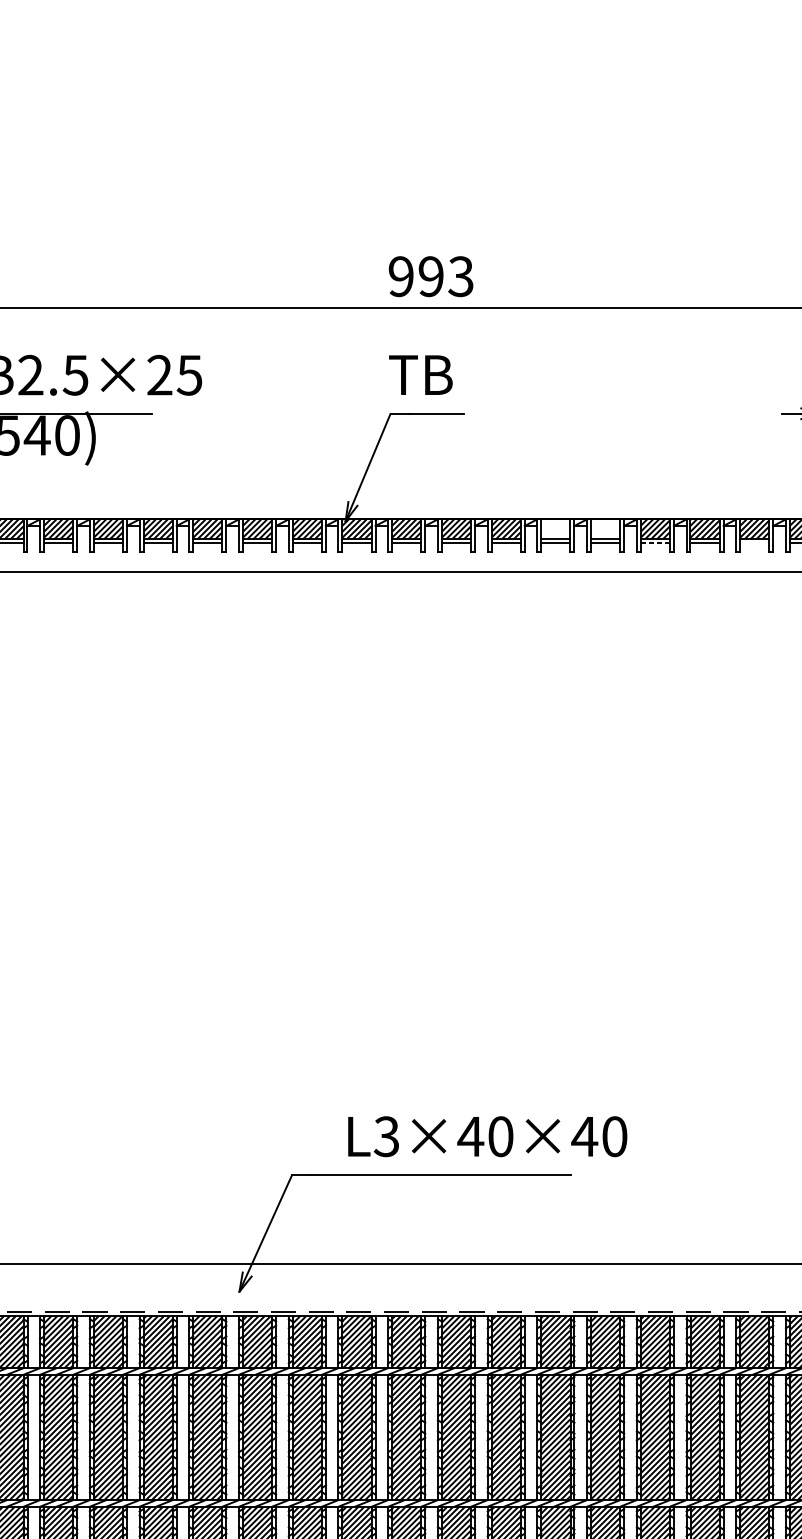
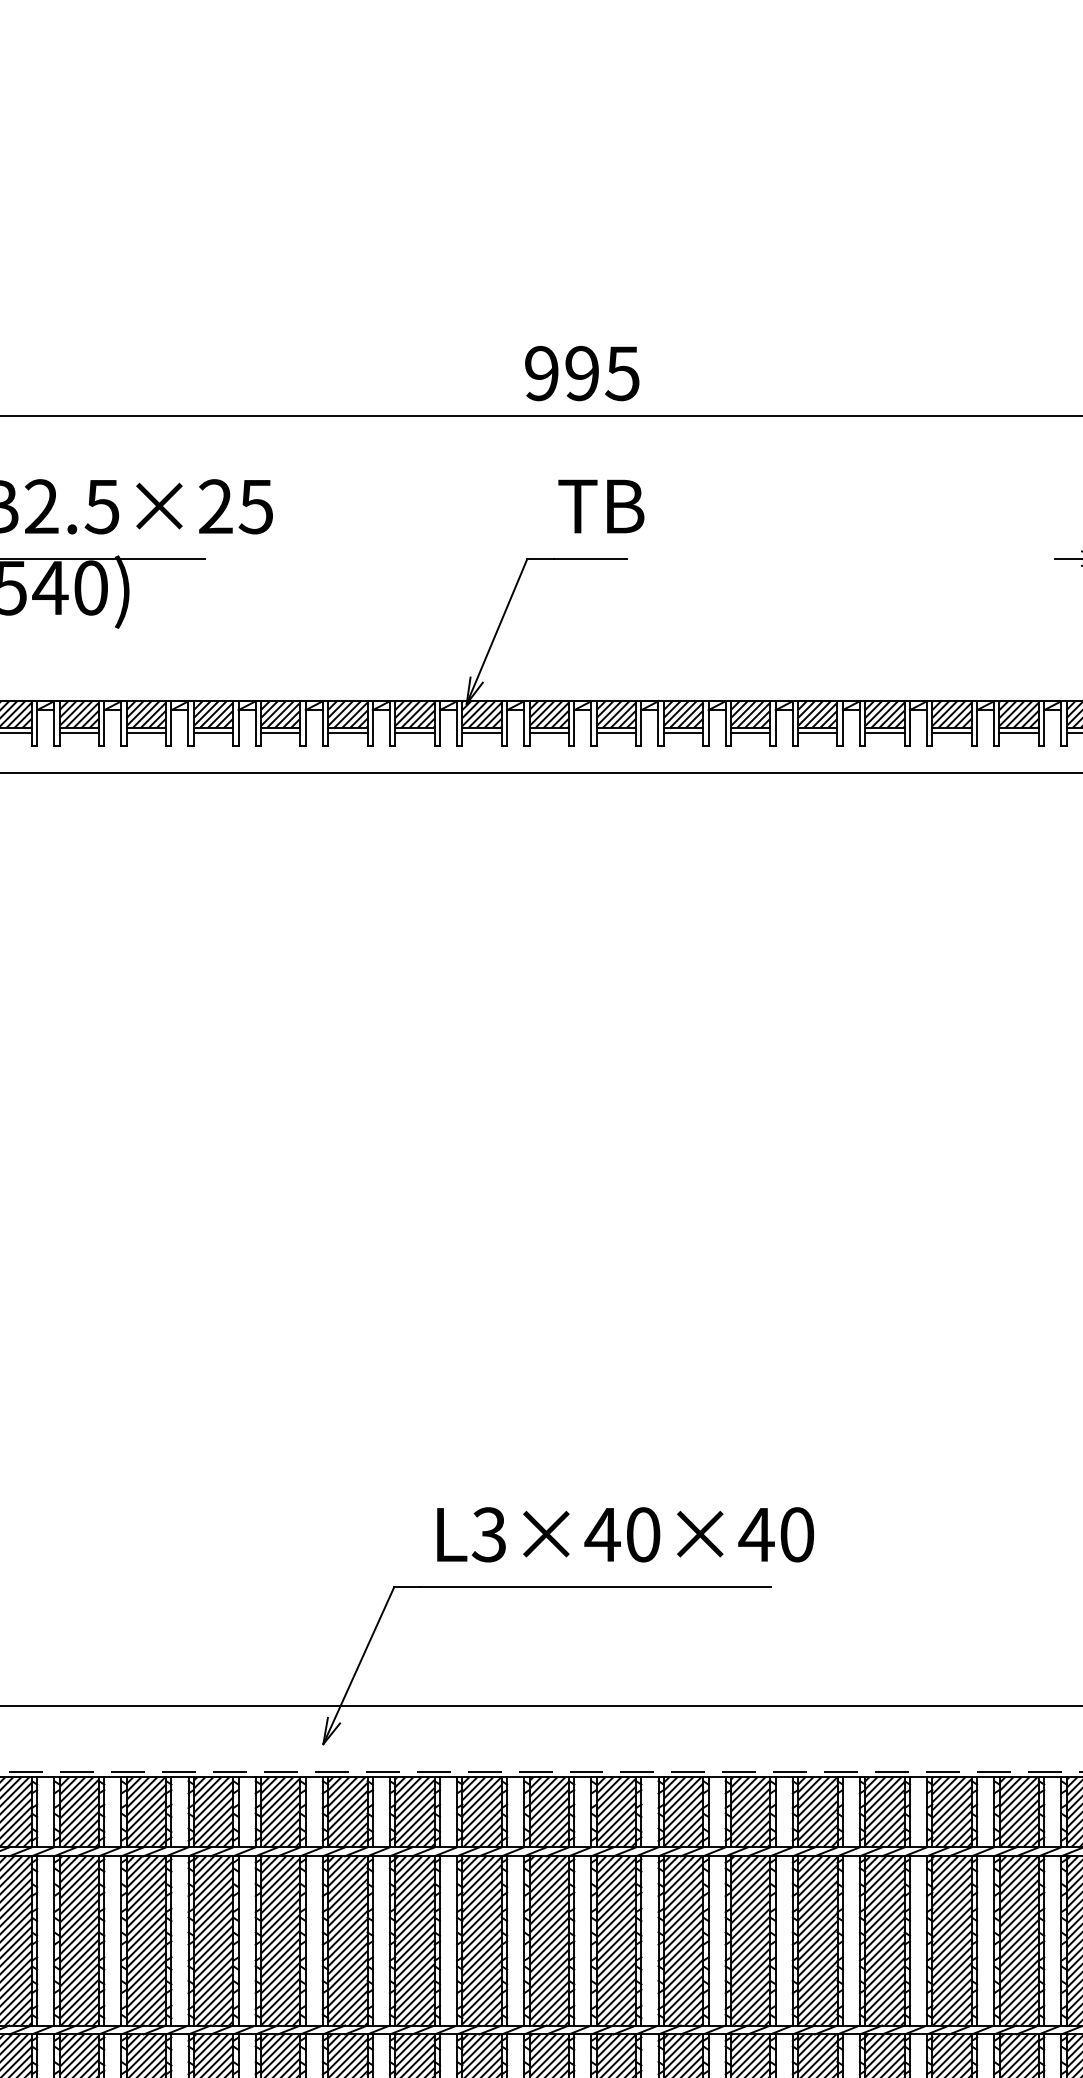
text: (460, 275) -> (622, 372), 993 -> 995
text: (420, 375) -> (601, 506), moved
hatch: (555, 529) -> (750, 714), added
hatch: (605, 529) -> (817, 714), added
line: (655, 543) -> (884, 733), dashed -> solid
line: (754, 543) -> (1018, 733), added
text: (487, 1136) -> (625, 1534), moved

